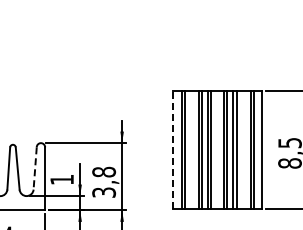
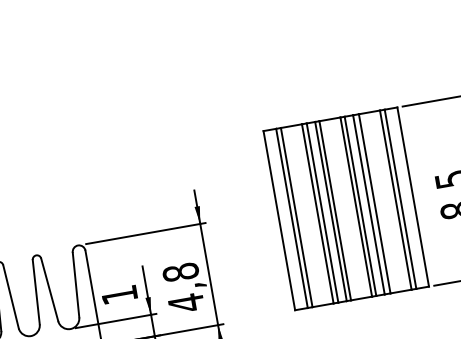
line: (173, 149) -> (279, 219), dashed -> solid
line: (35, 168) -> (76, 285), dashed -> solid
text: (104, 192) -> (186, 302), 3,8 -> 4,8

